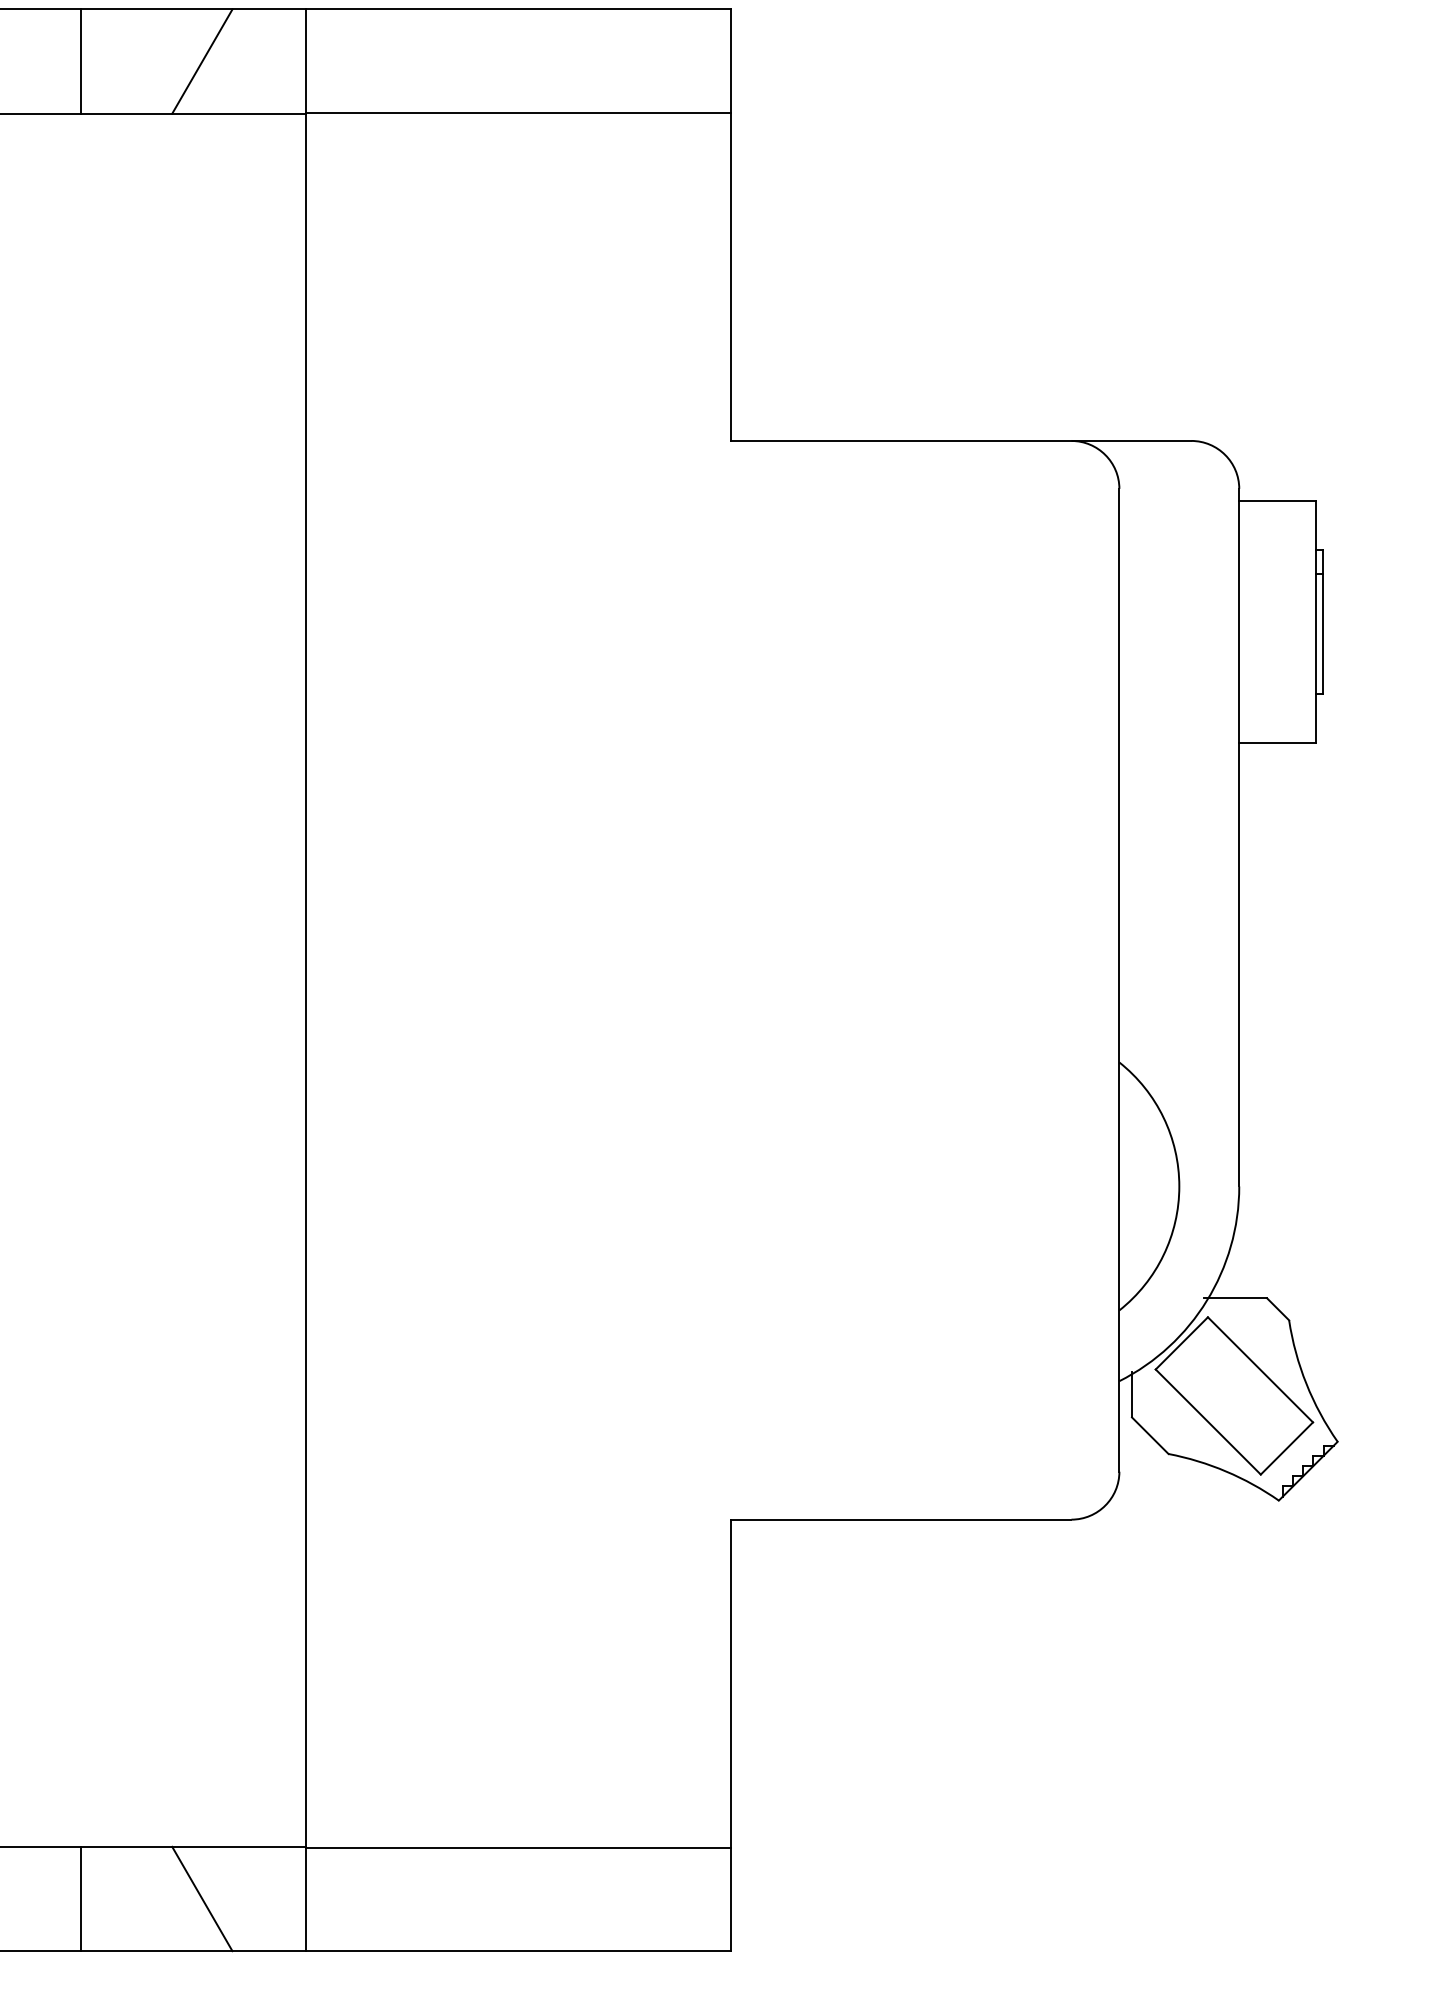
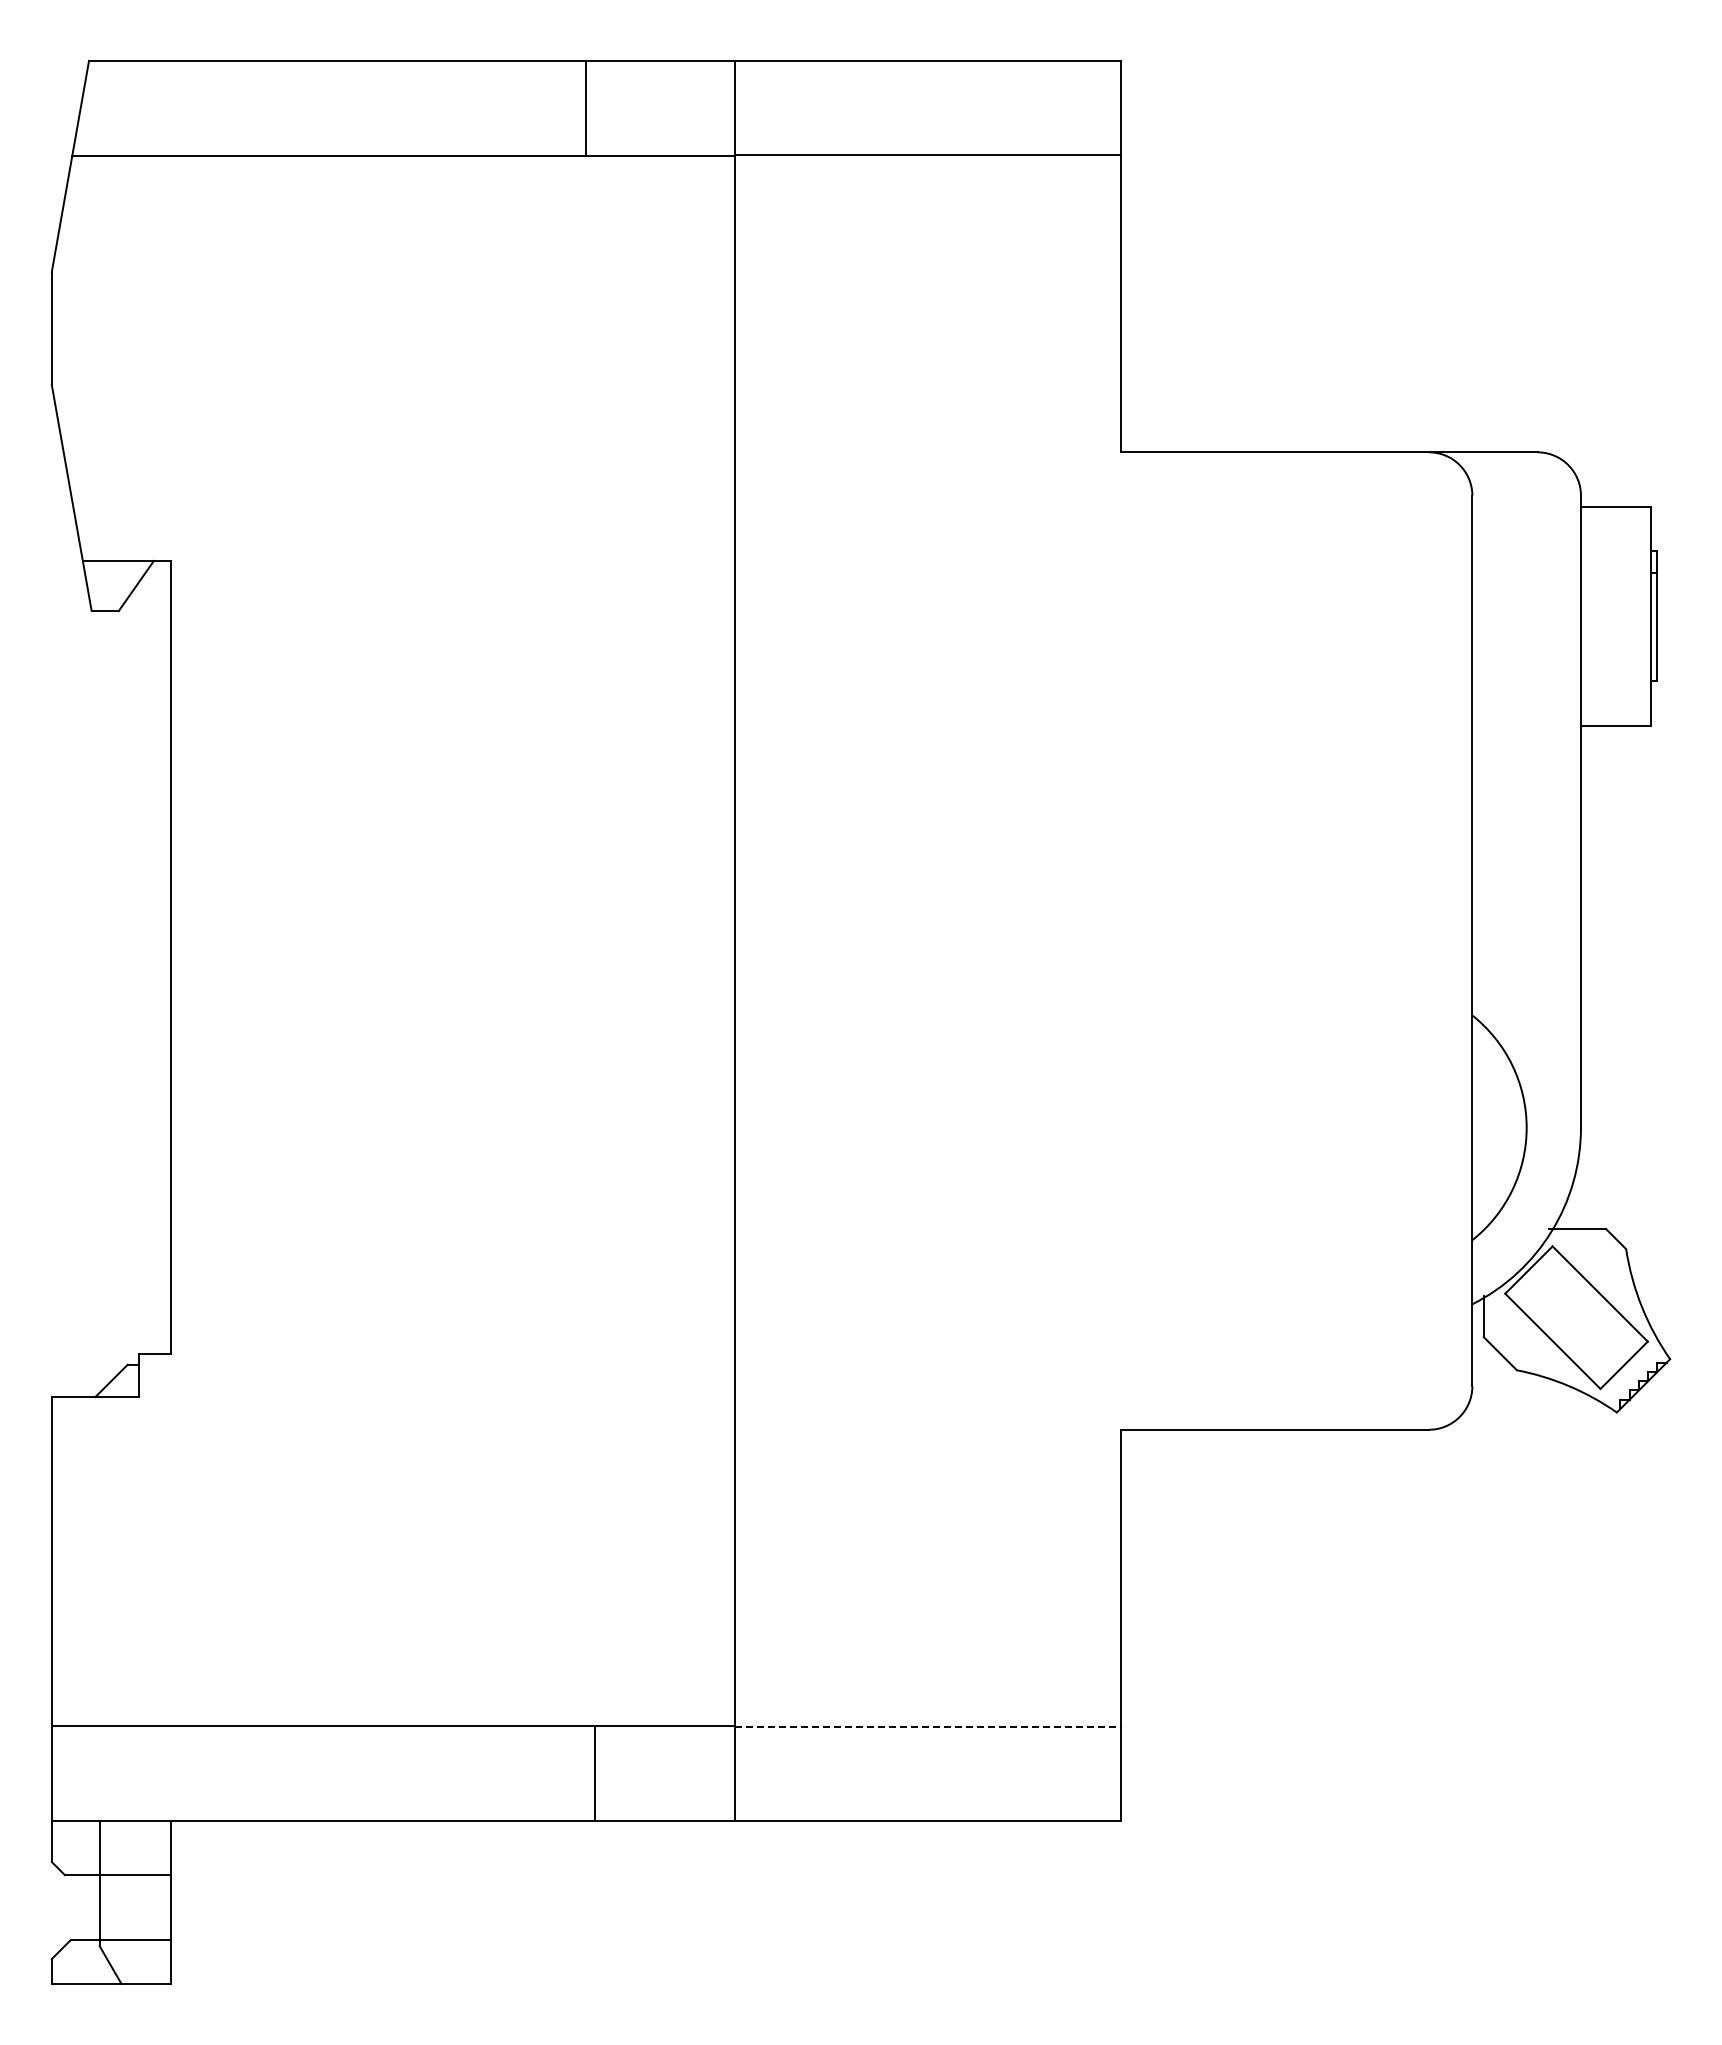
line: (81, 61) -> (585, 108), moved
line: (202, 61) -> (641, 108), removed
line: (518, 1848) -> (927, 1727), solid -> dashed
line: (81, 1898) -> (594, 1773), moved
line: (202, 1898) -> (641, 1773), removed

